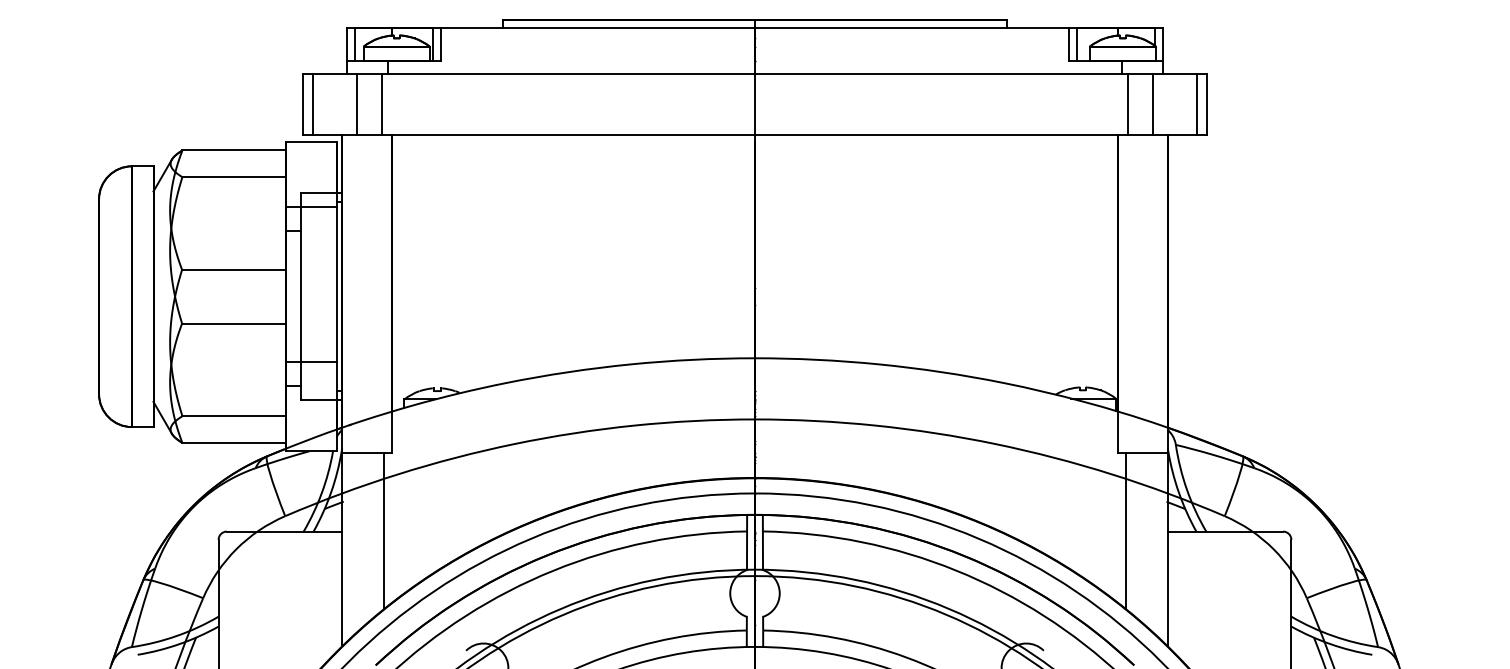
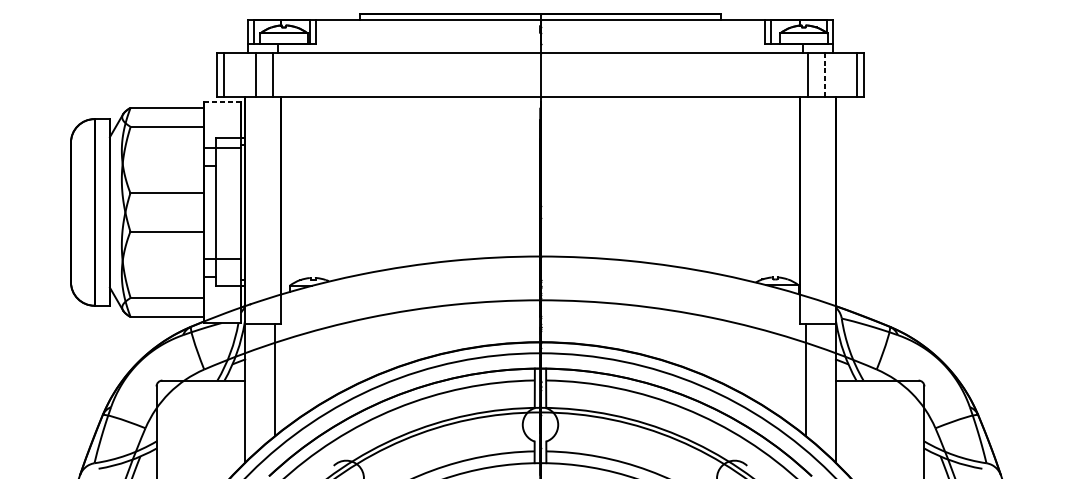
line: (1152, 104) -> (825, 74), solid -> dashed
line: (311, 141) -> (223, 101), solid -> dashed

